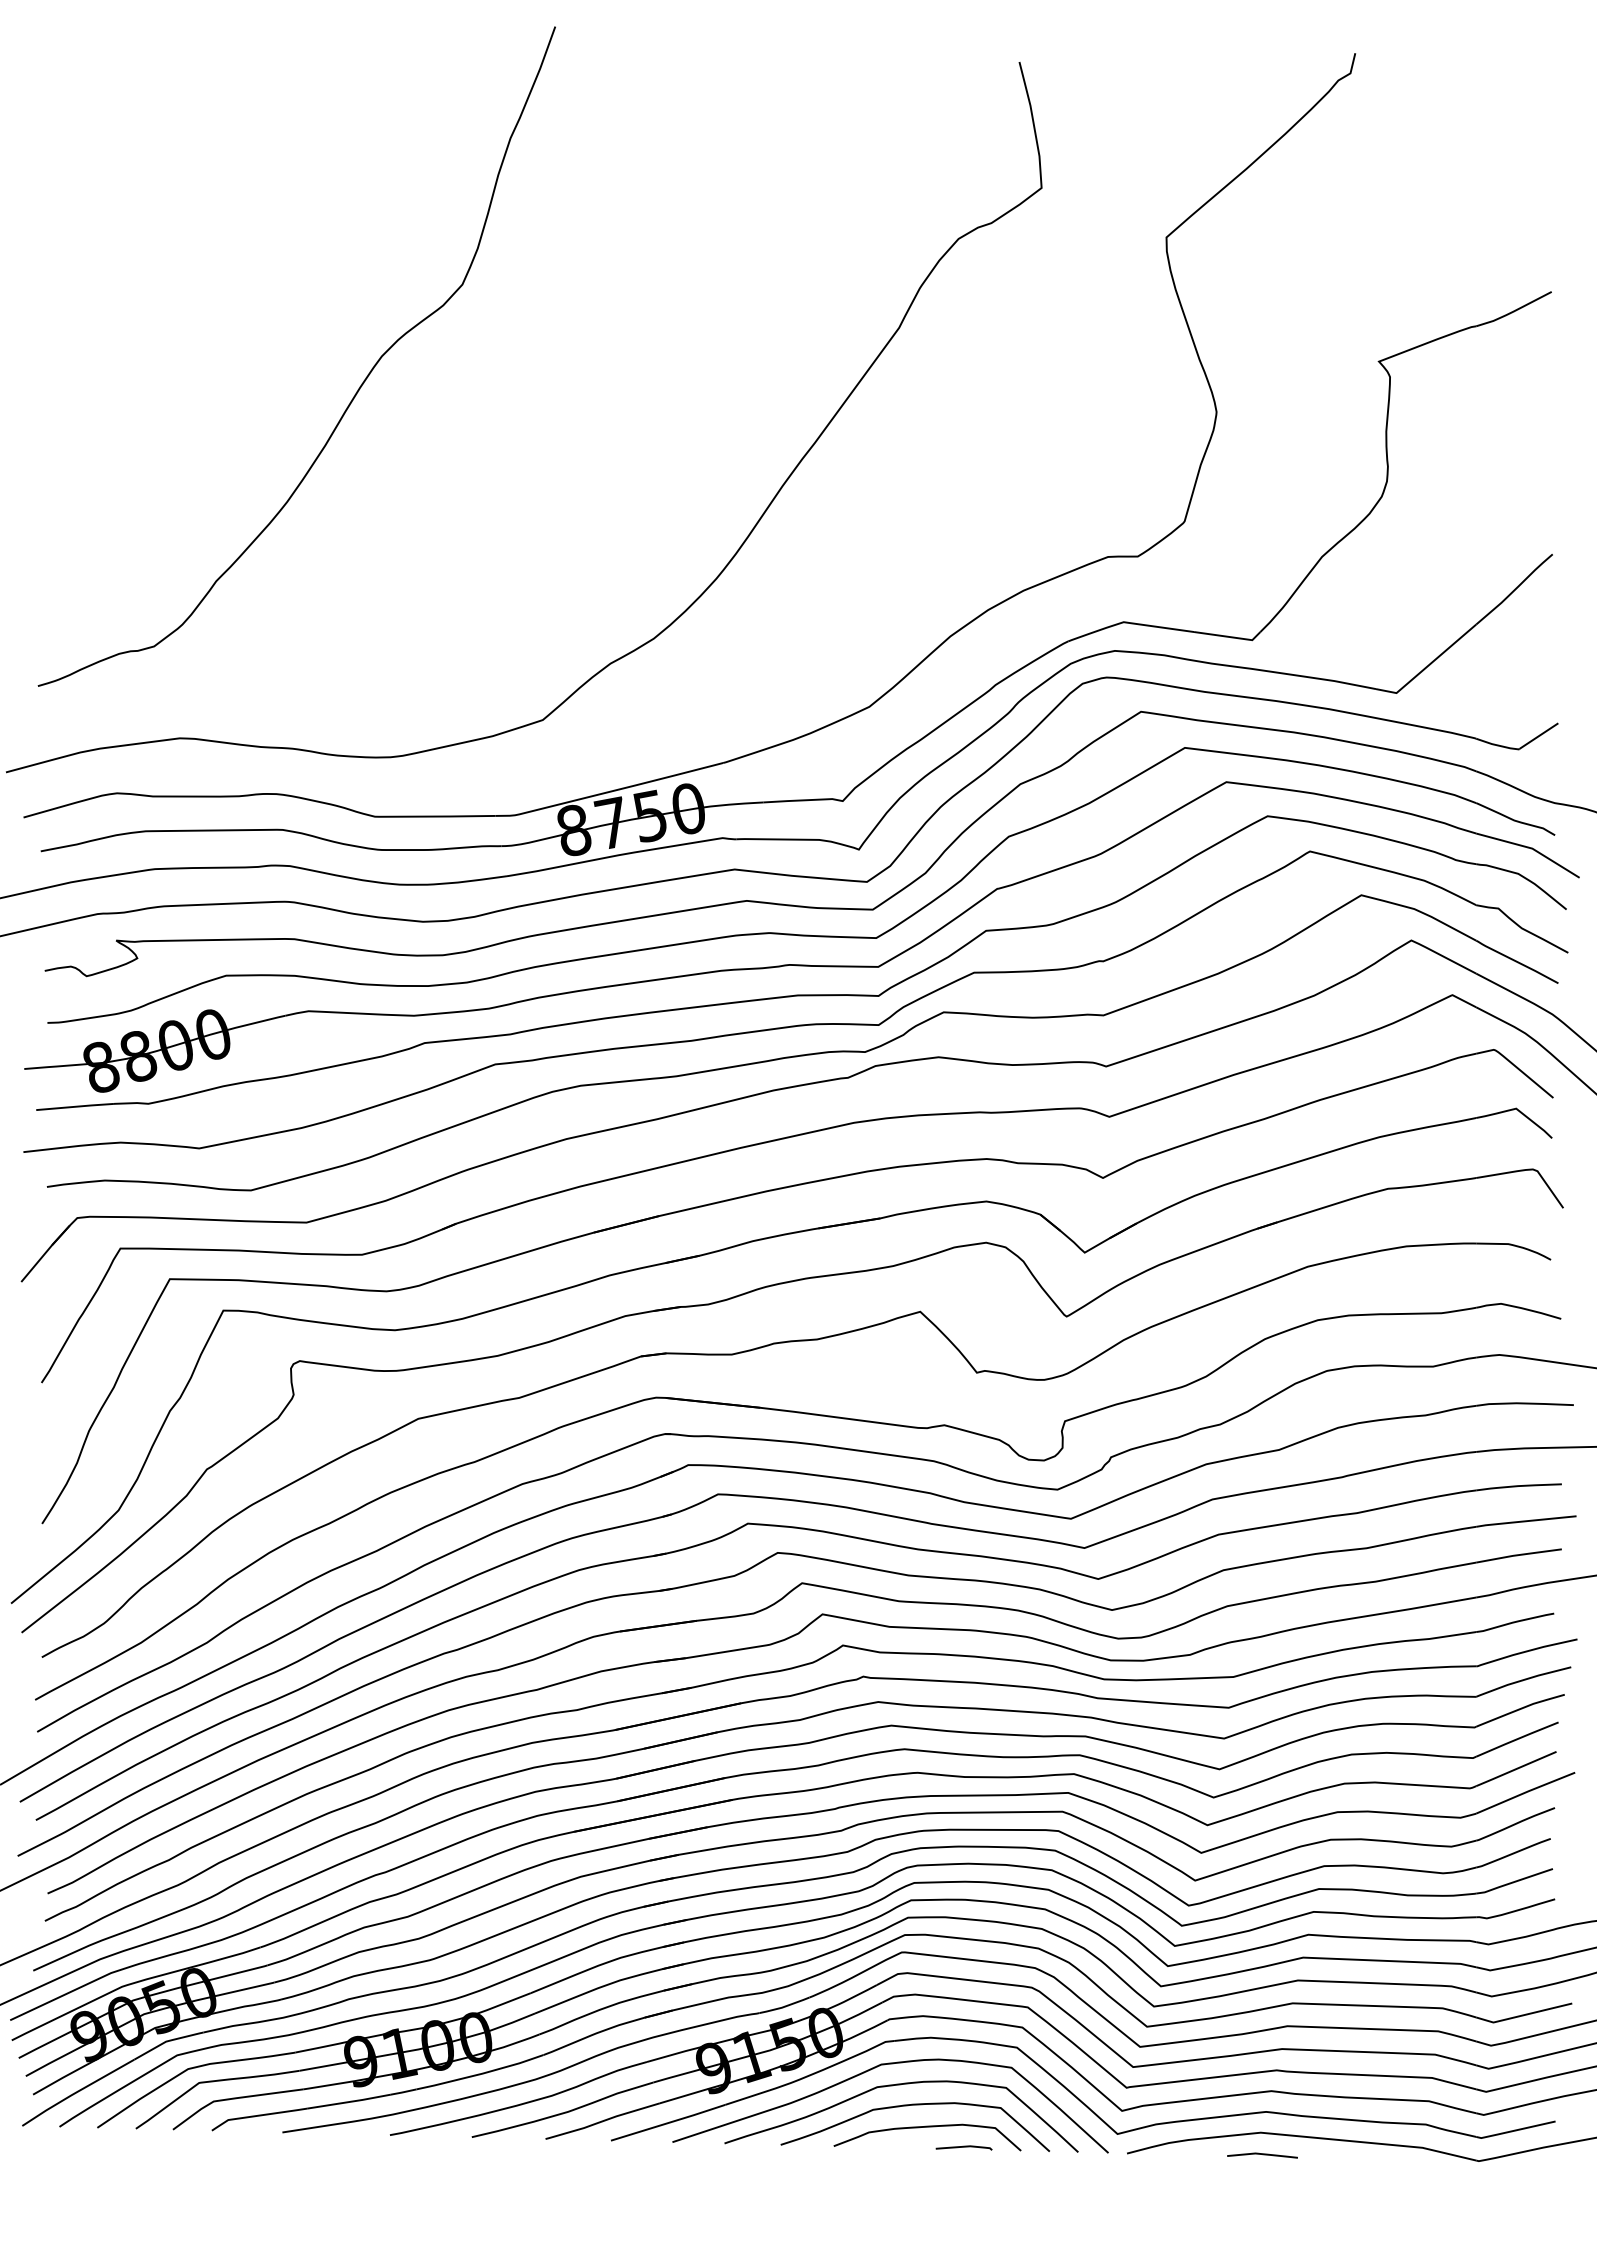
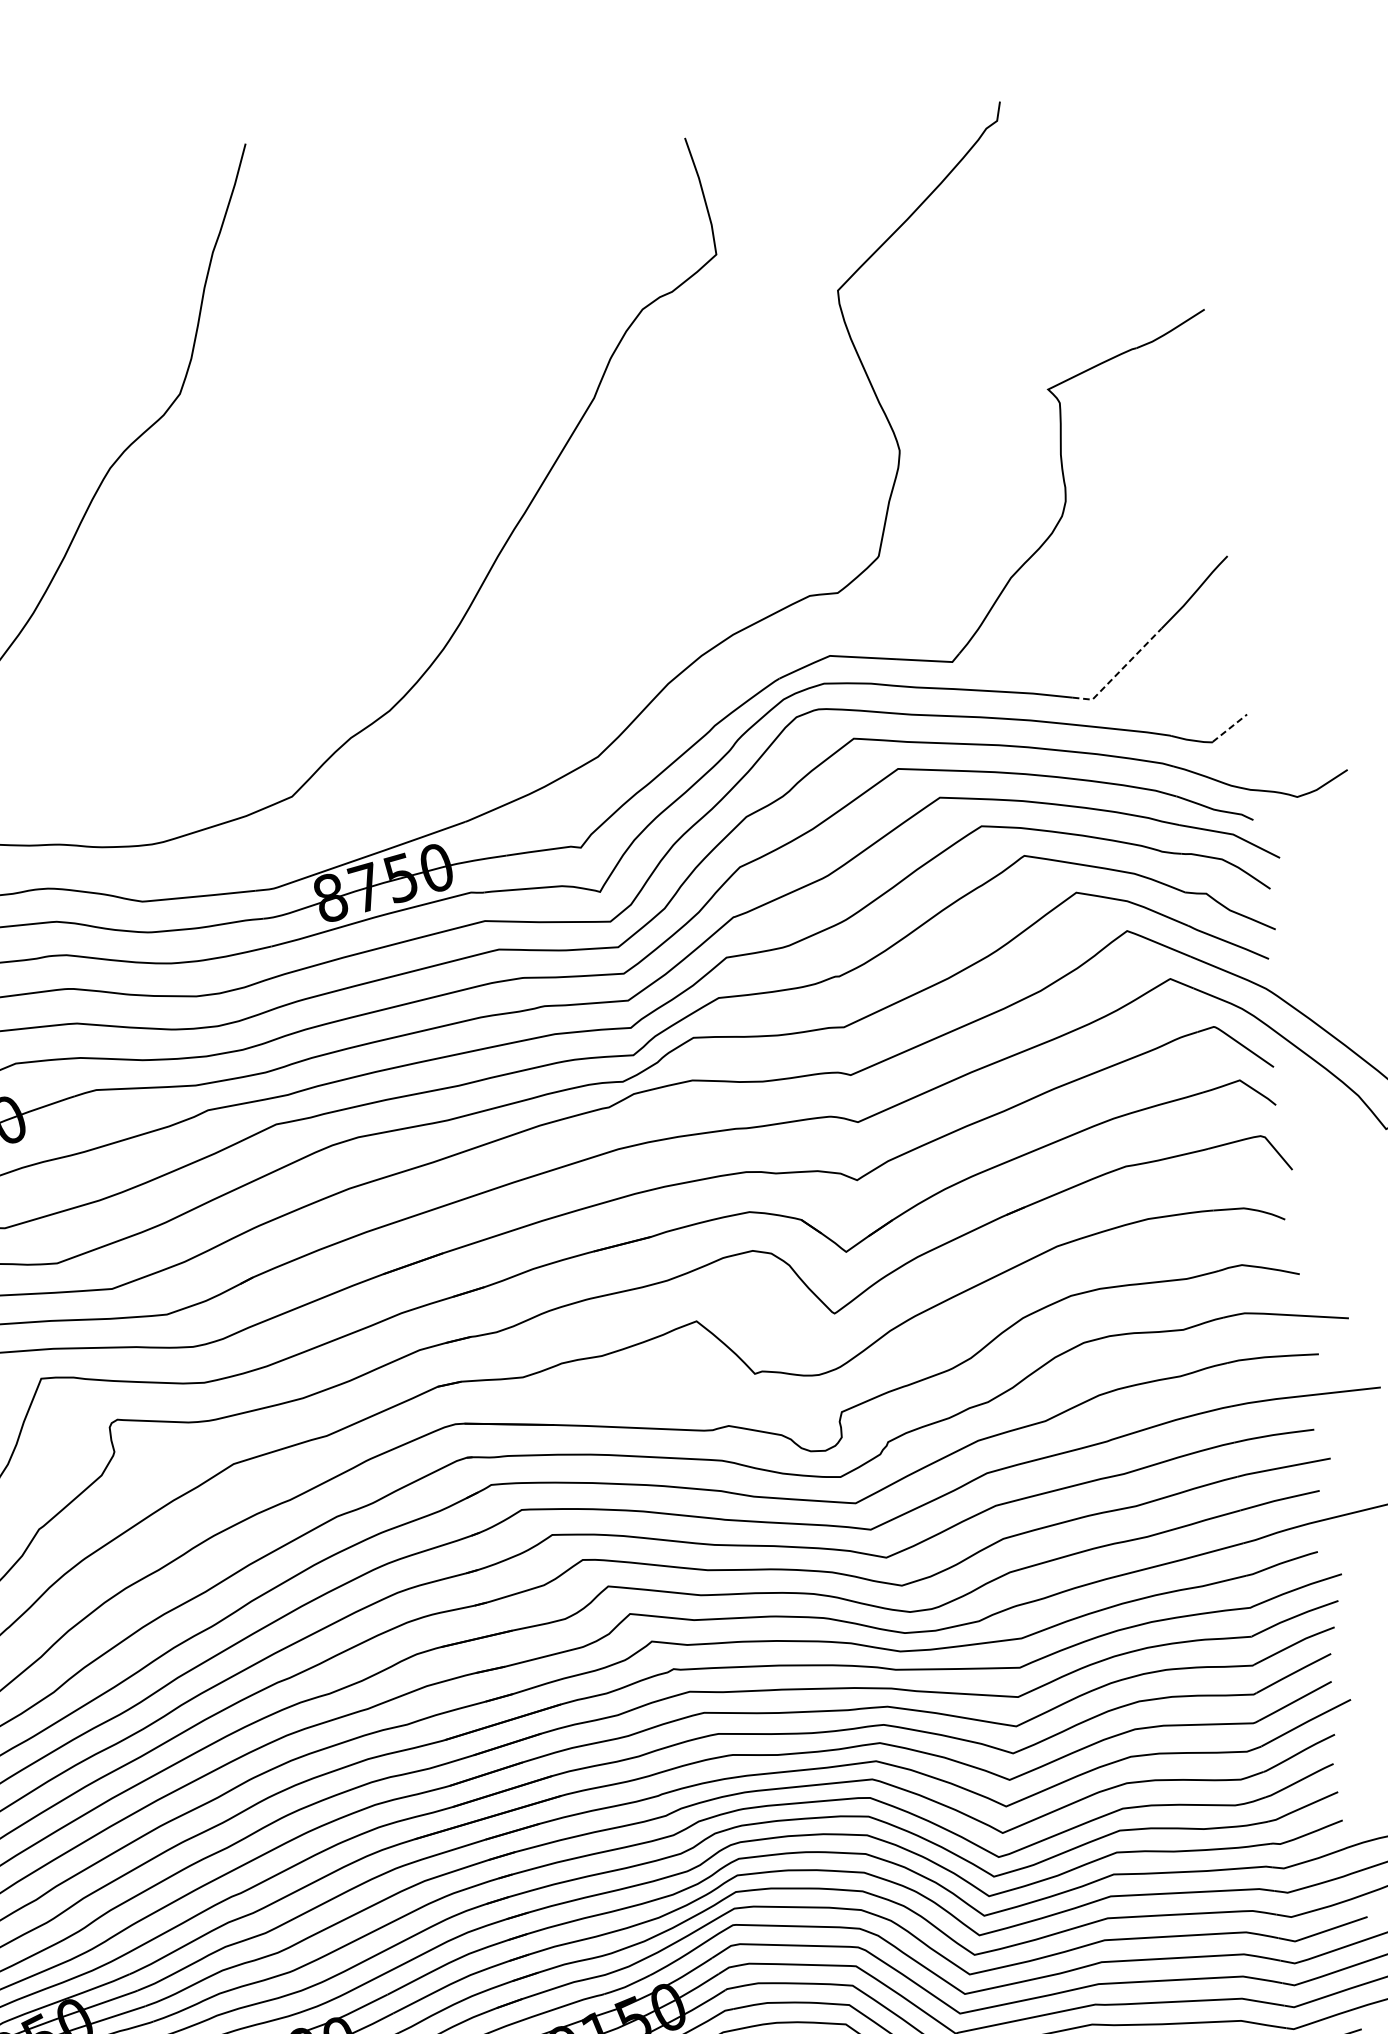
line: (1428, 665) -> (1120, 671), solid -> dashed
line: (1539, 735) -> (1230, 727), solid -> dashed

